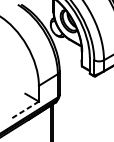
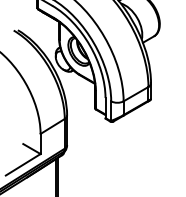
line: (24, 110) -> (22, 165), dashed -> solid

